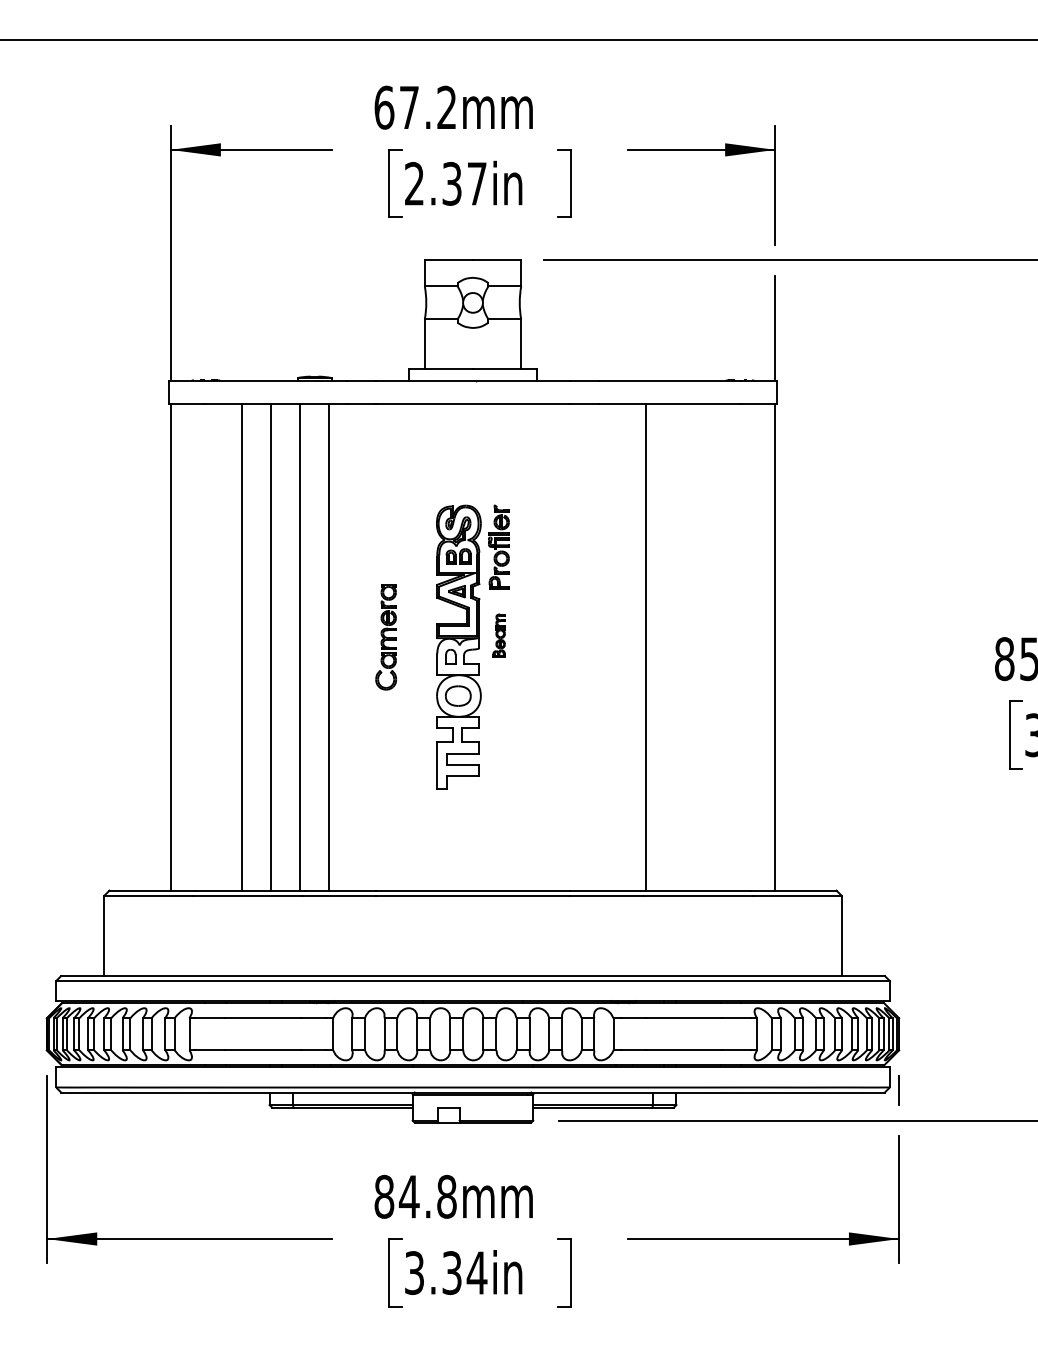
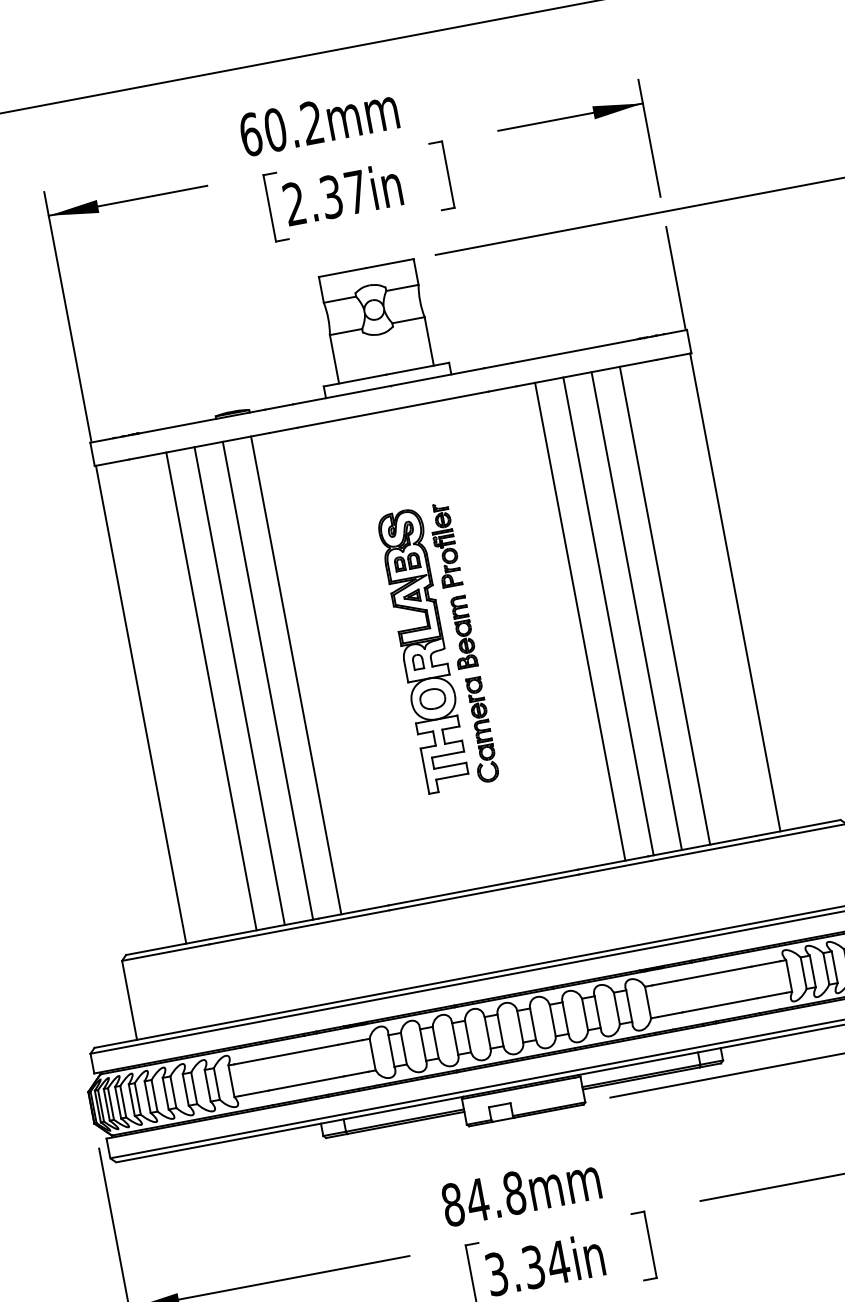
text: (409, 107) -> (275, 129), 67.2mm -> 60.2mm
part: (498, 635) -> (461, 632), size x1.67
part: (386, 637) -> (480, 730), moved
line: (617, 647) -> (580, 621), added
line: (675, 647) -> (637, 610), added
line: (703, 647) -> (664, 605), added

